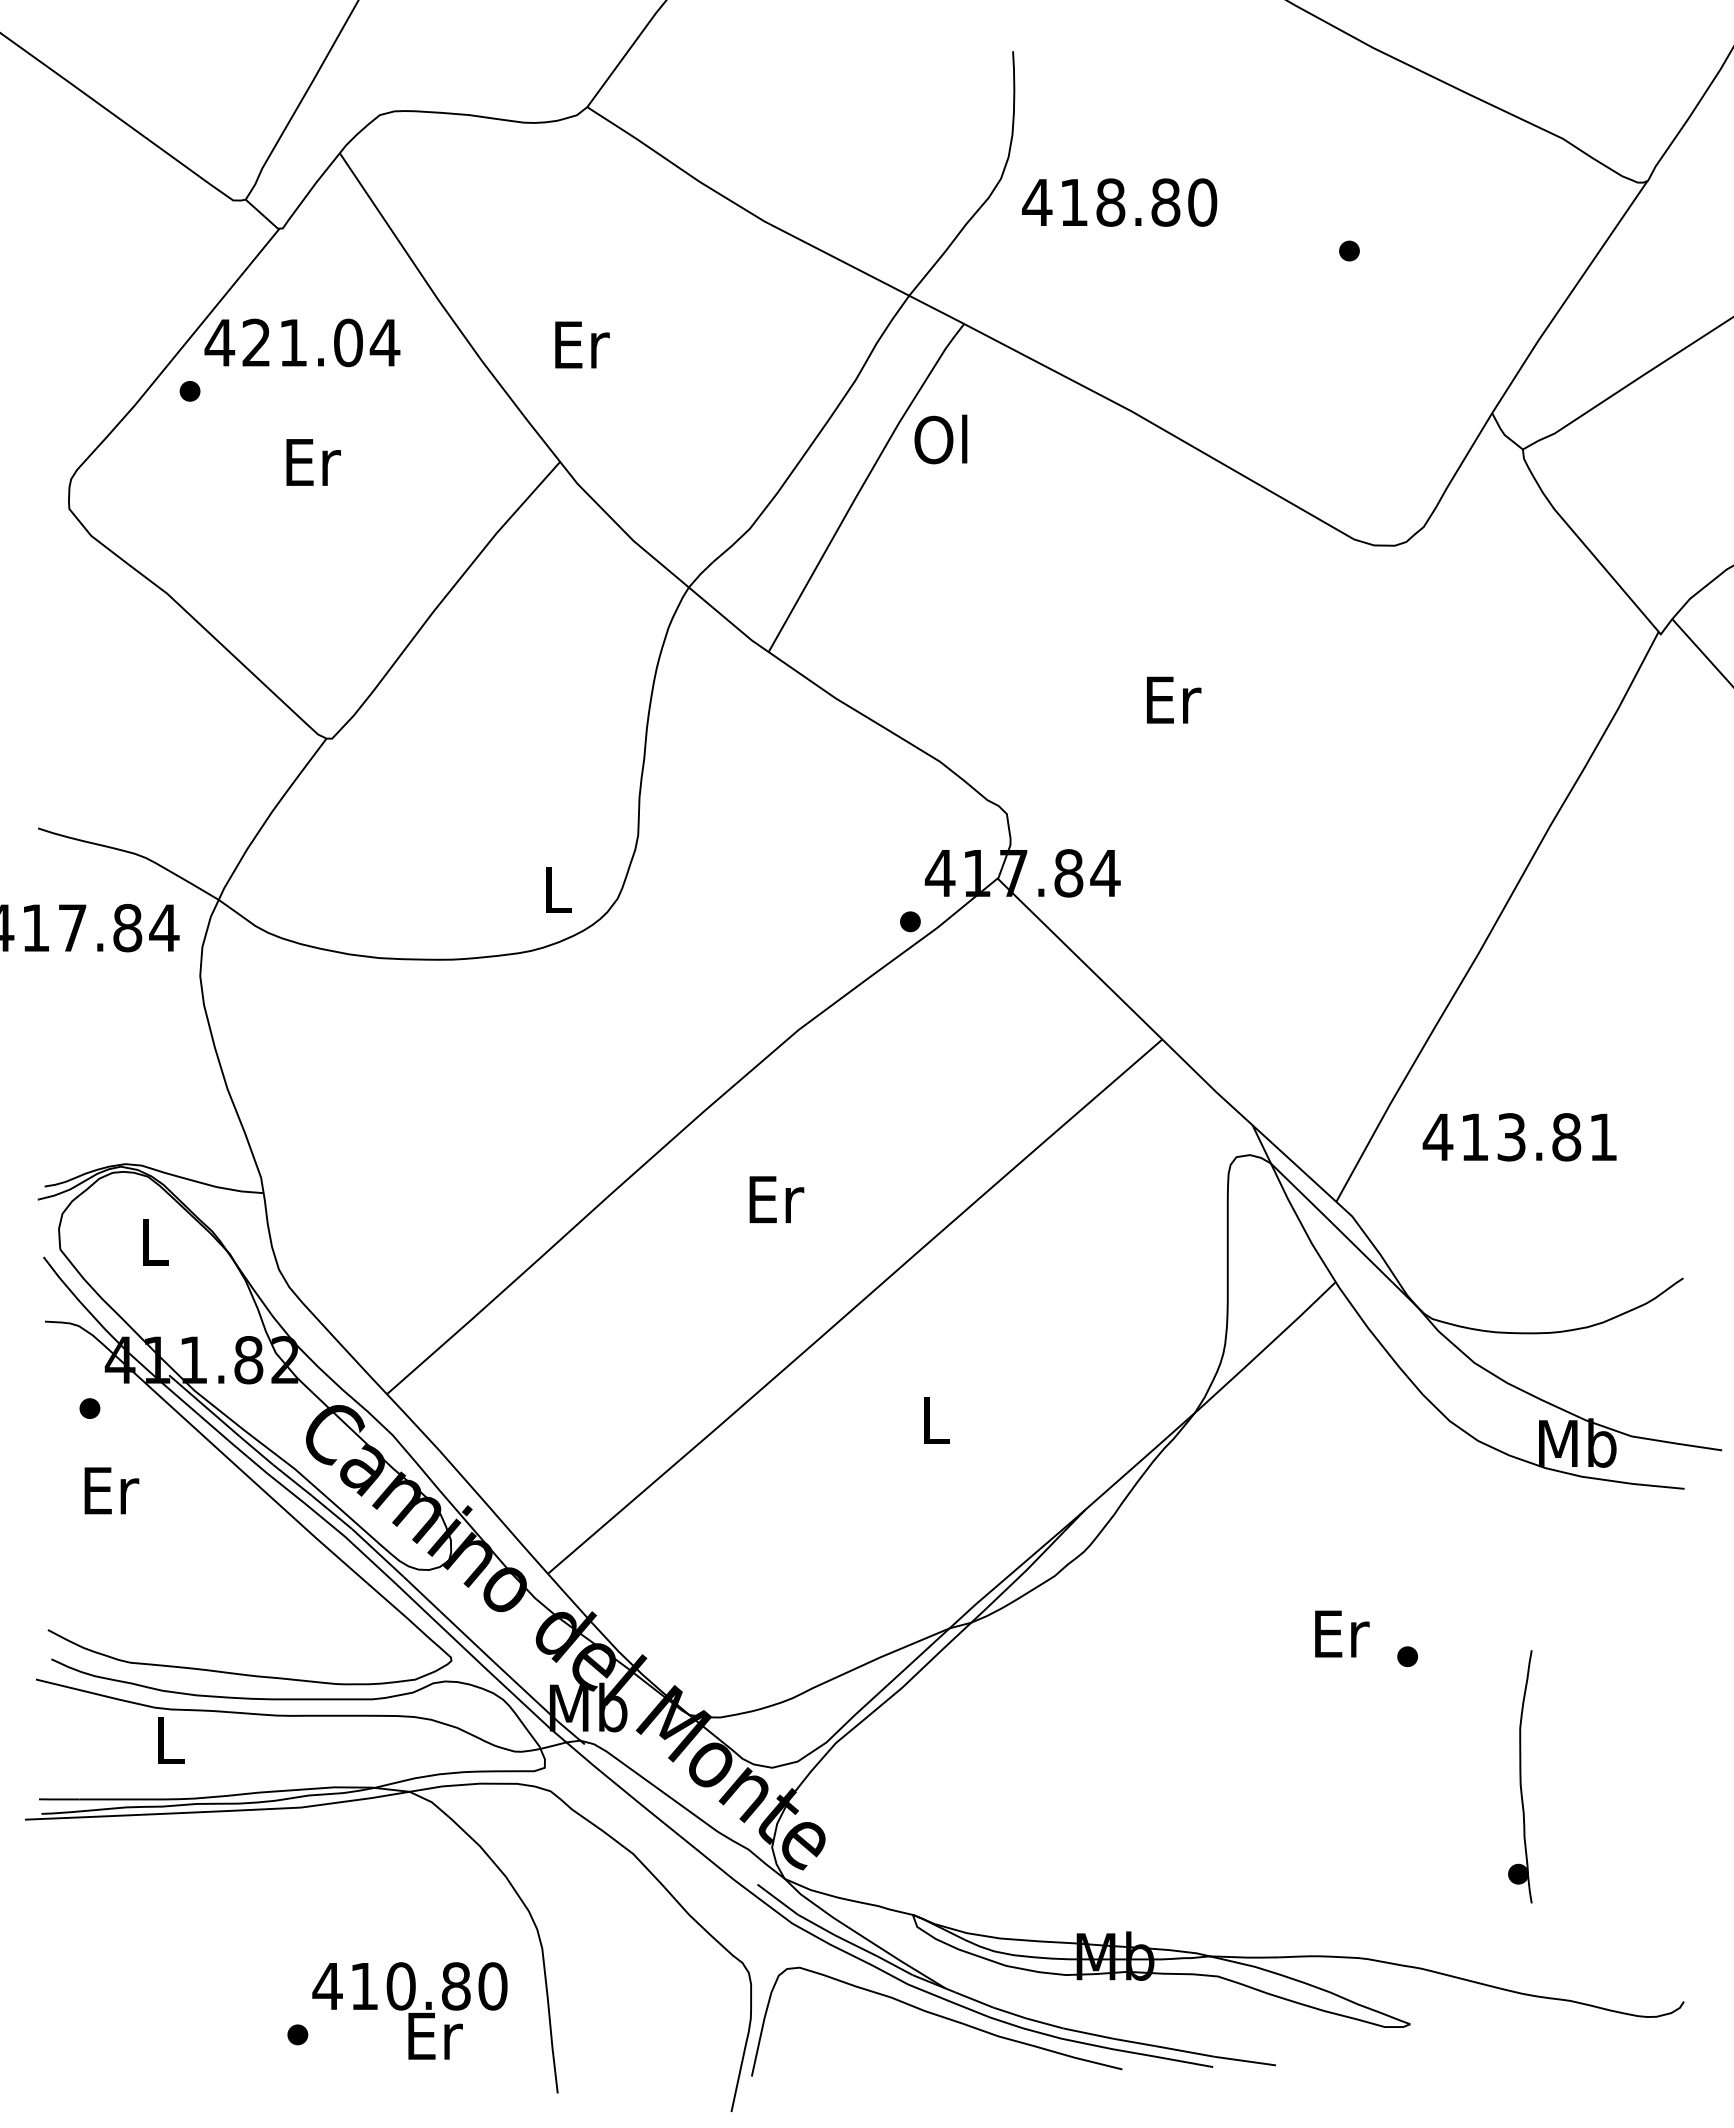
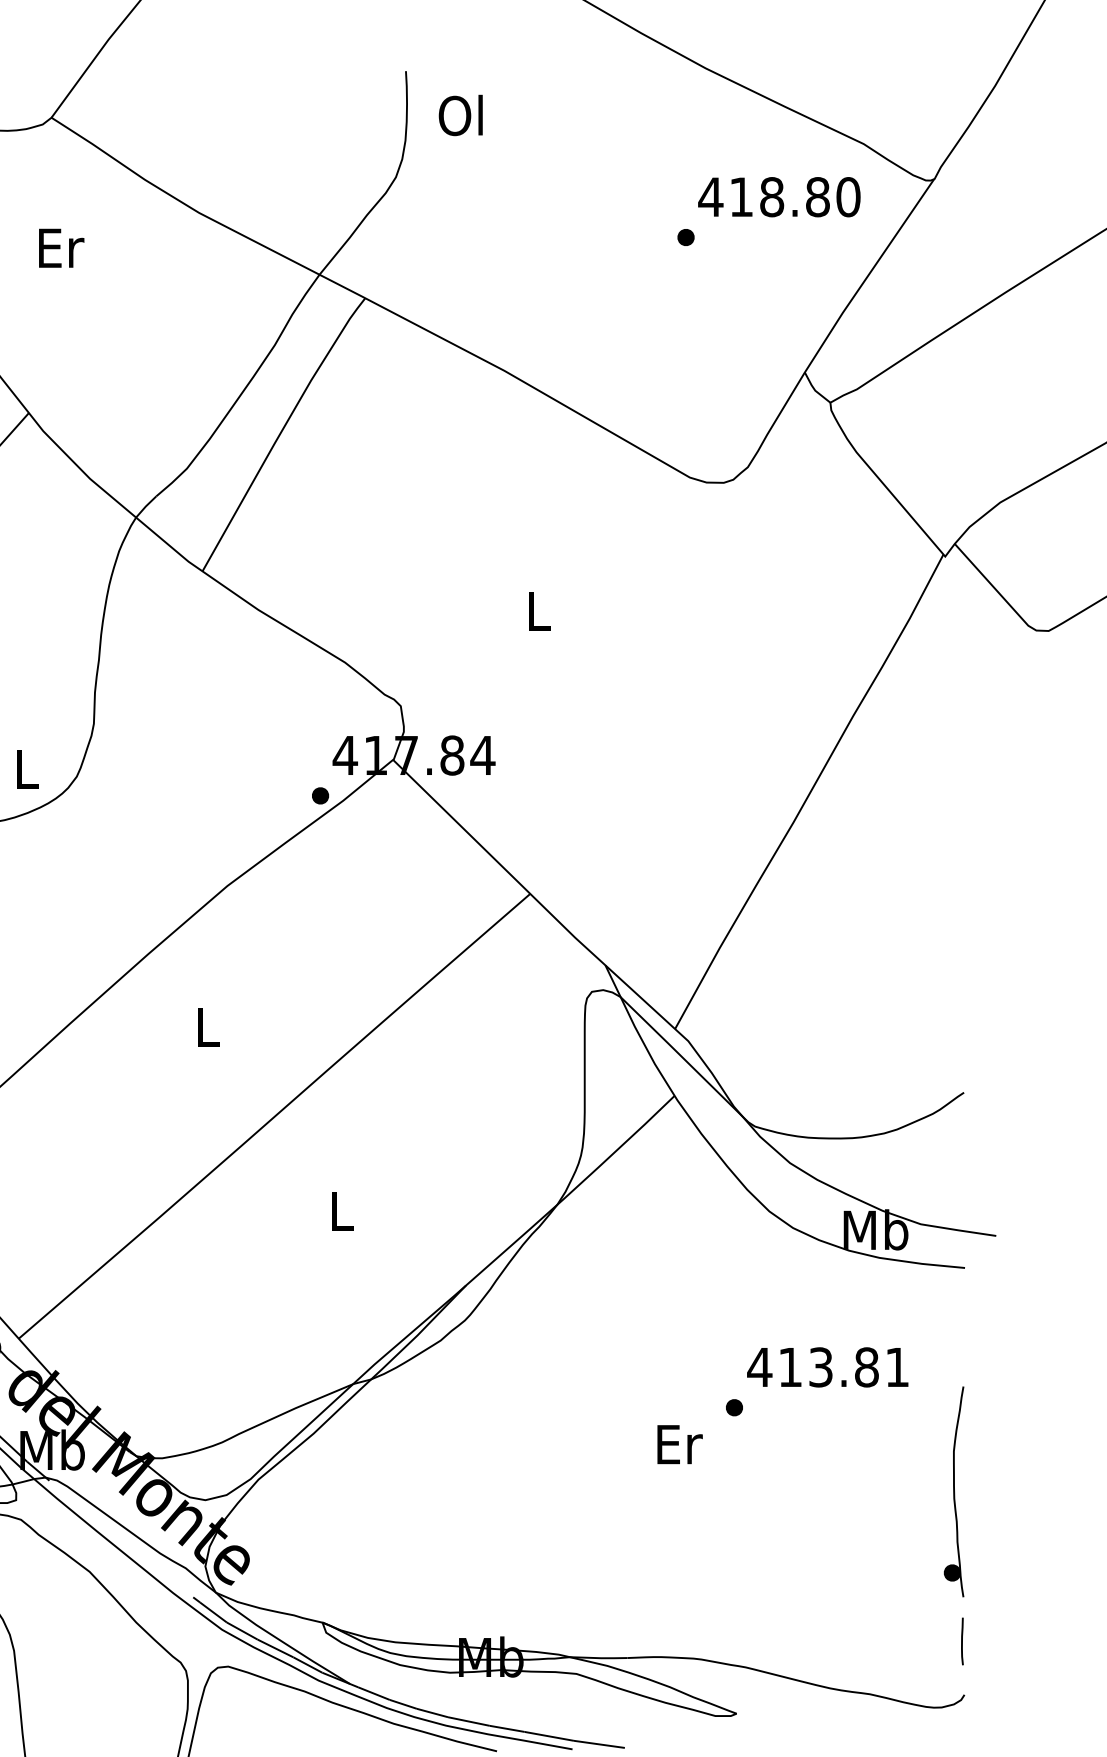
text: (1119, 202) -> (779, 197), moved
text: (582, 344) -> (61, 247), moved
text: (940, 439) -> (460, 115), moved
text: (1174, 699) -> (540, 610), Er -> L
text: (1519, 1137) -> (827, 1367), moved
text: (776, 1199) -> (209, 1027), Er -> L
text: (1342, 1633) -> (680, 1444), moved
part: (1520, 1776) -> (954, 1491), moved
line: (1681, 1937) -> (962, 1641), added

